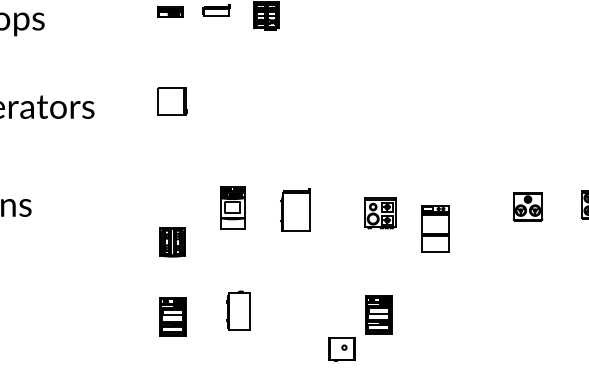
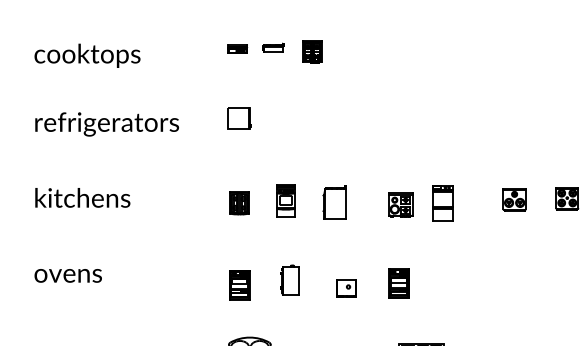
part: (434, 229) -> (442, 203), moved
part: (172, 242) -> (239, 203), moved
part: (341, 349) -> (346, 288), moved

